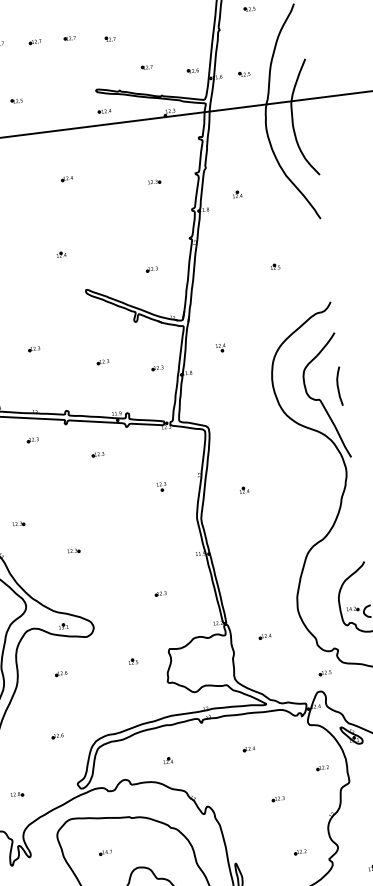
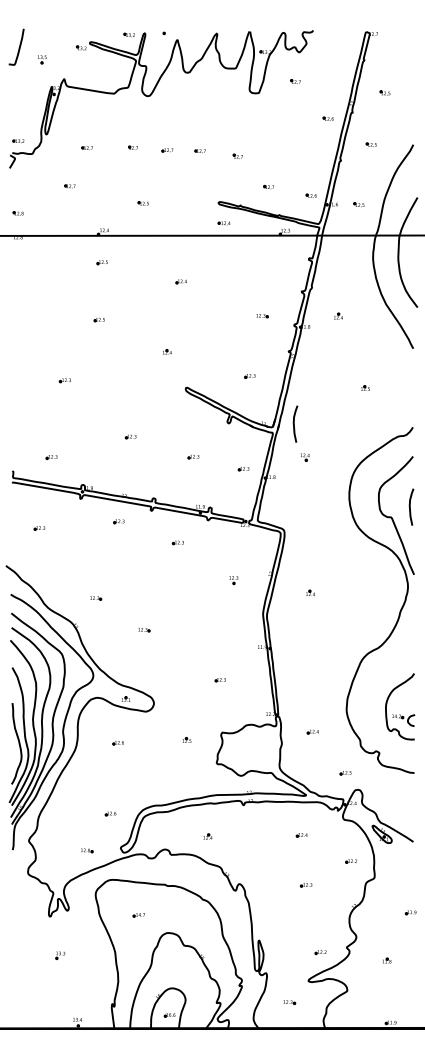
part: (154, 182) -> (262, 316), moved
curve: (205, 313) -> (294, 423), added
part: (325, 673) -> (345, 773), moved
part: (57, 735) -> (110, 813), moved
part: (248, 749) -> (301, 835), moved
part: (17, 794) -> (87, 850), moved
part: (300, 852) -> (320, 952), moved

